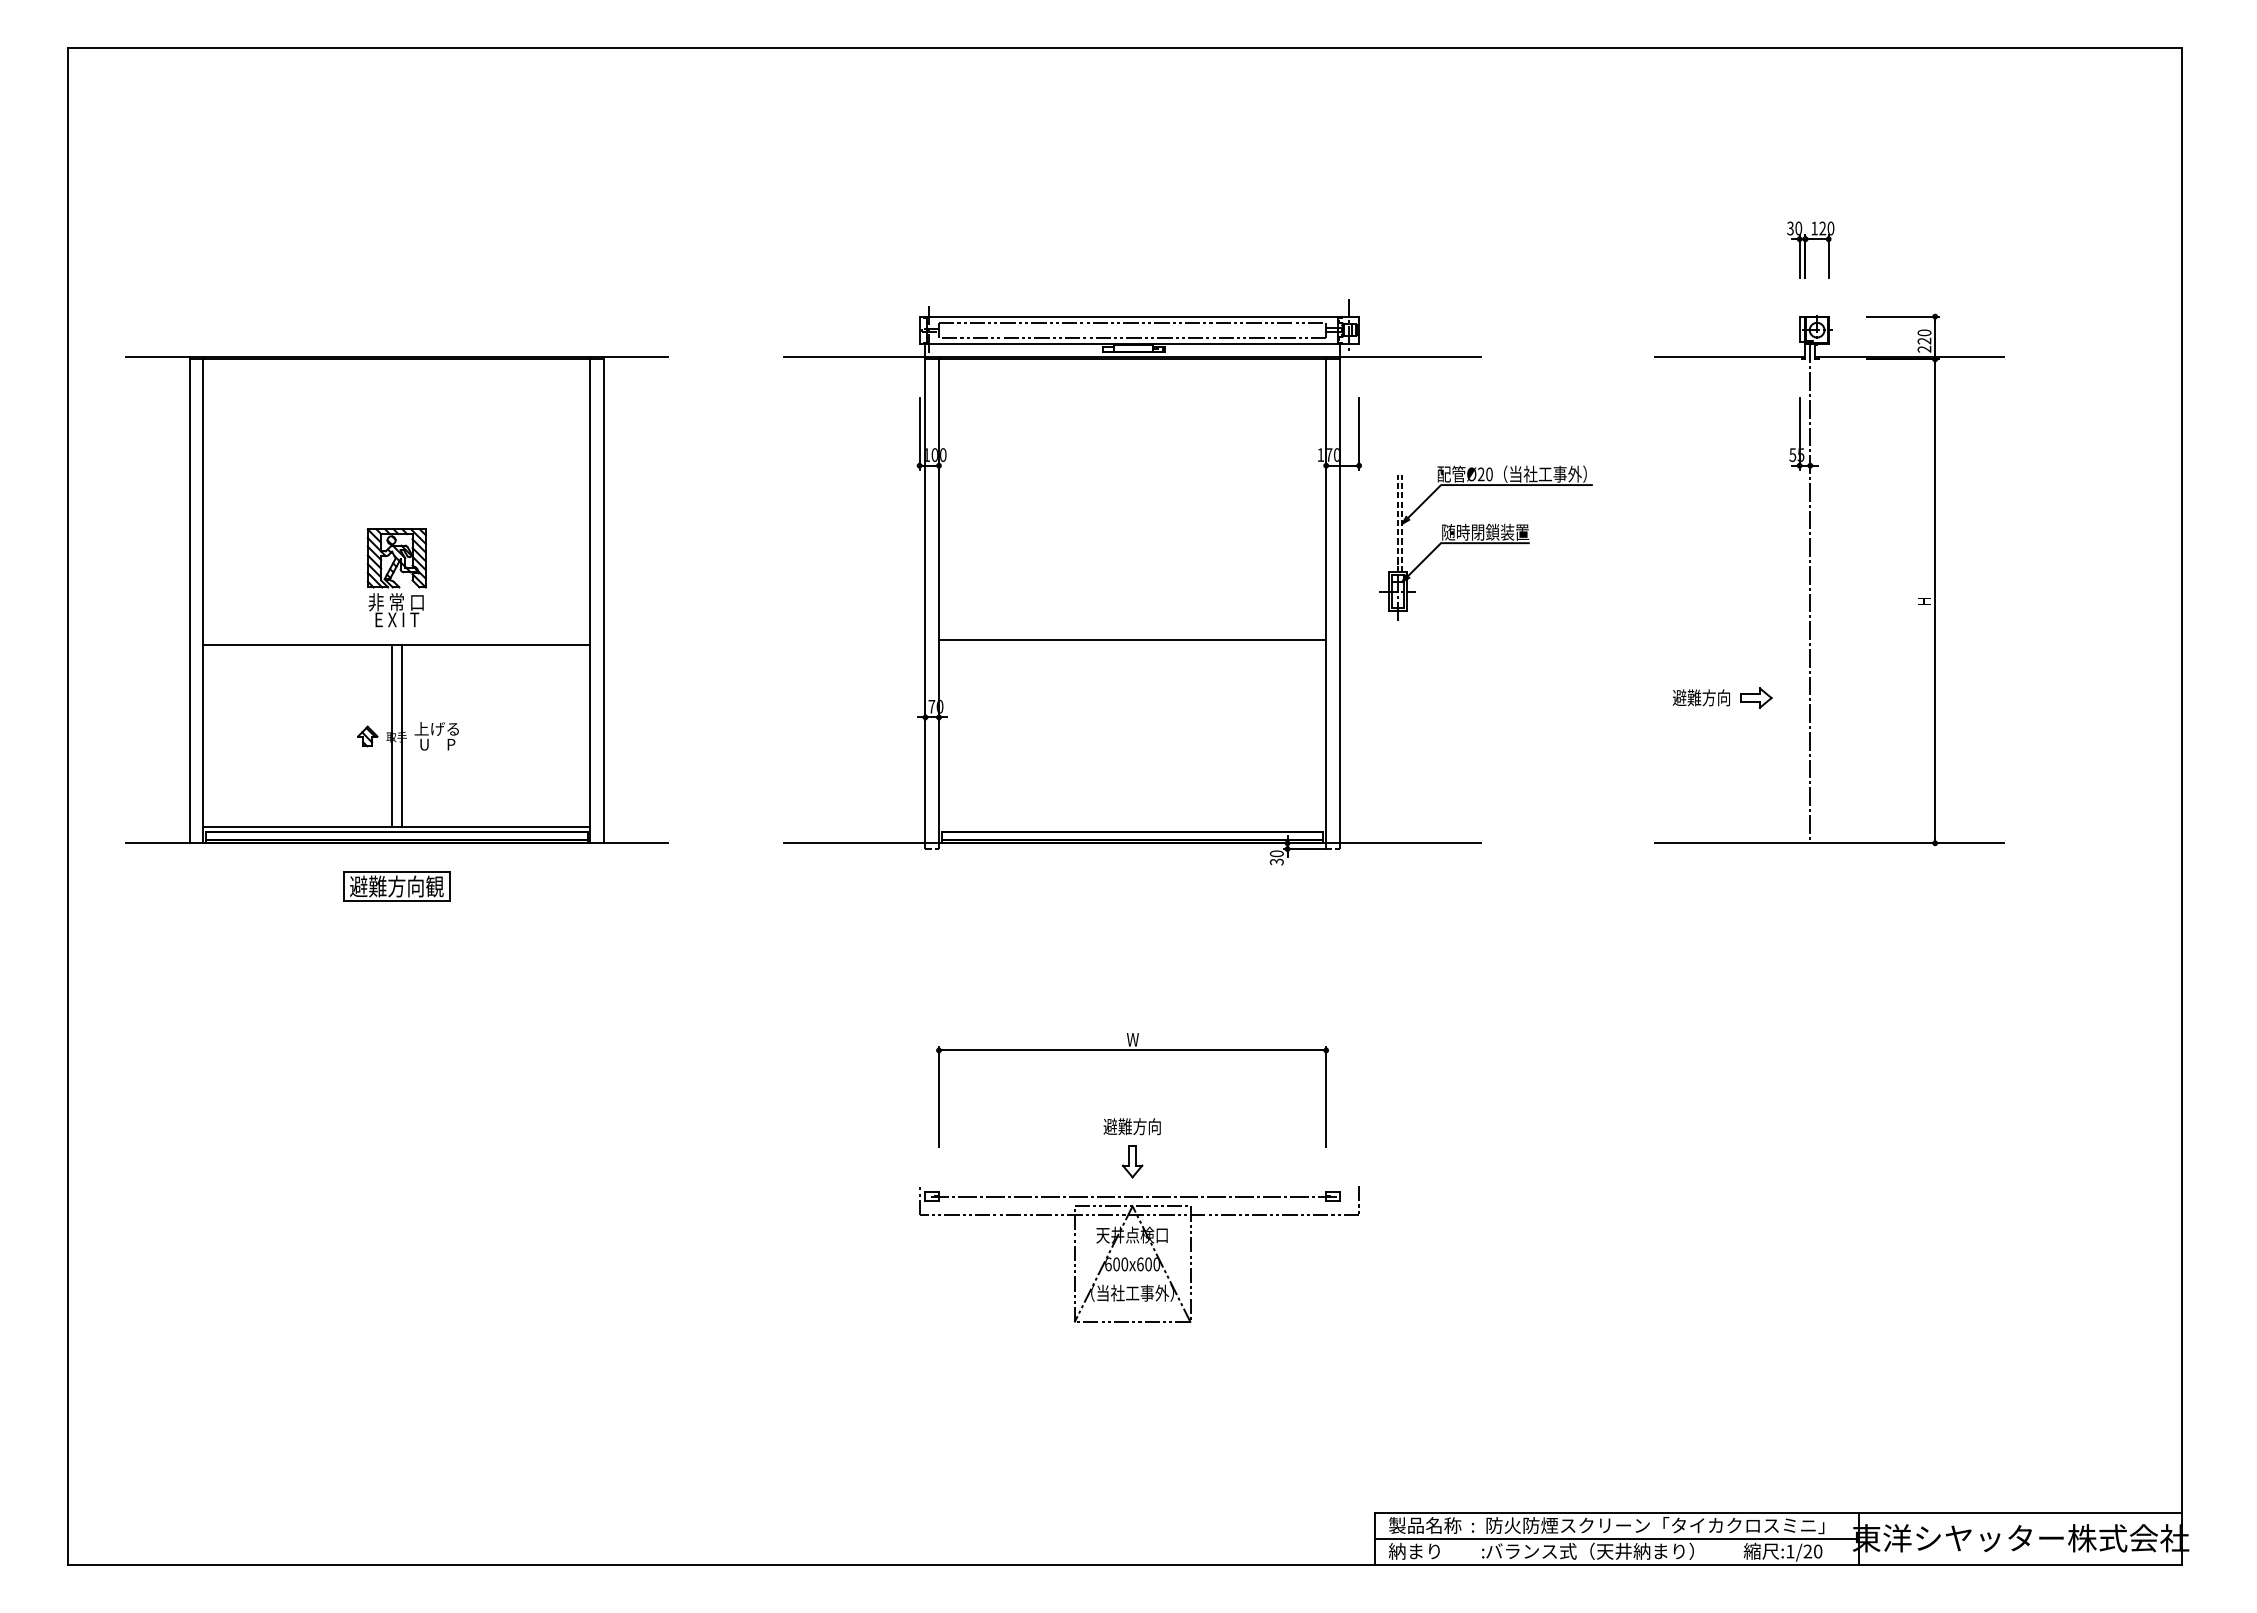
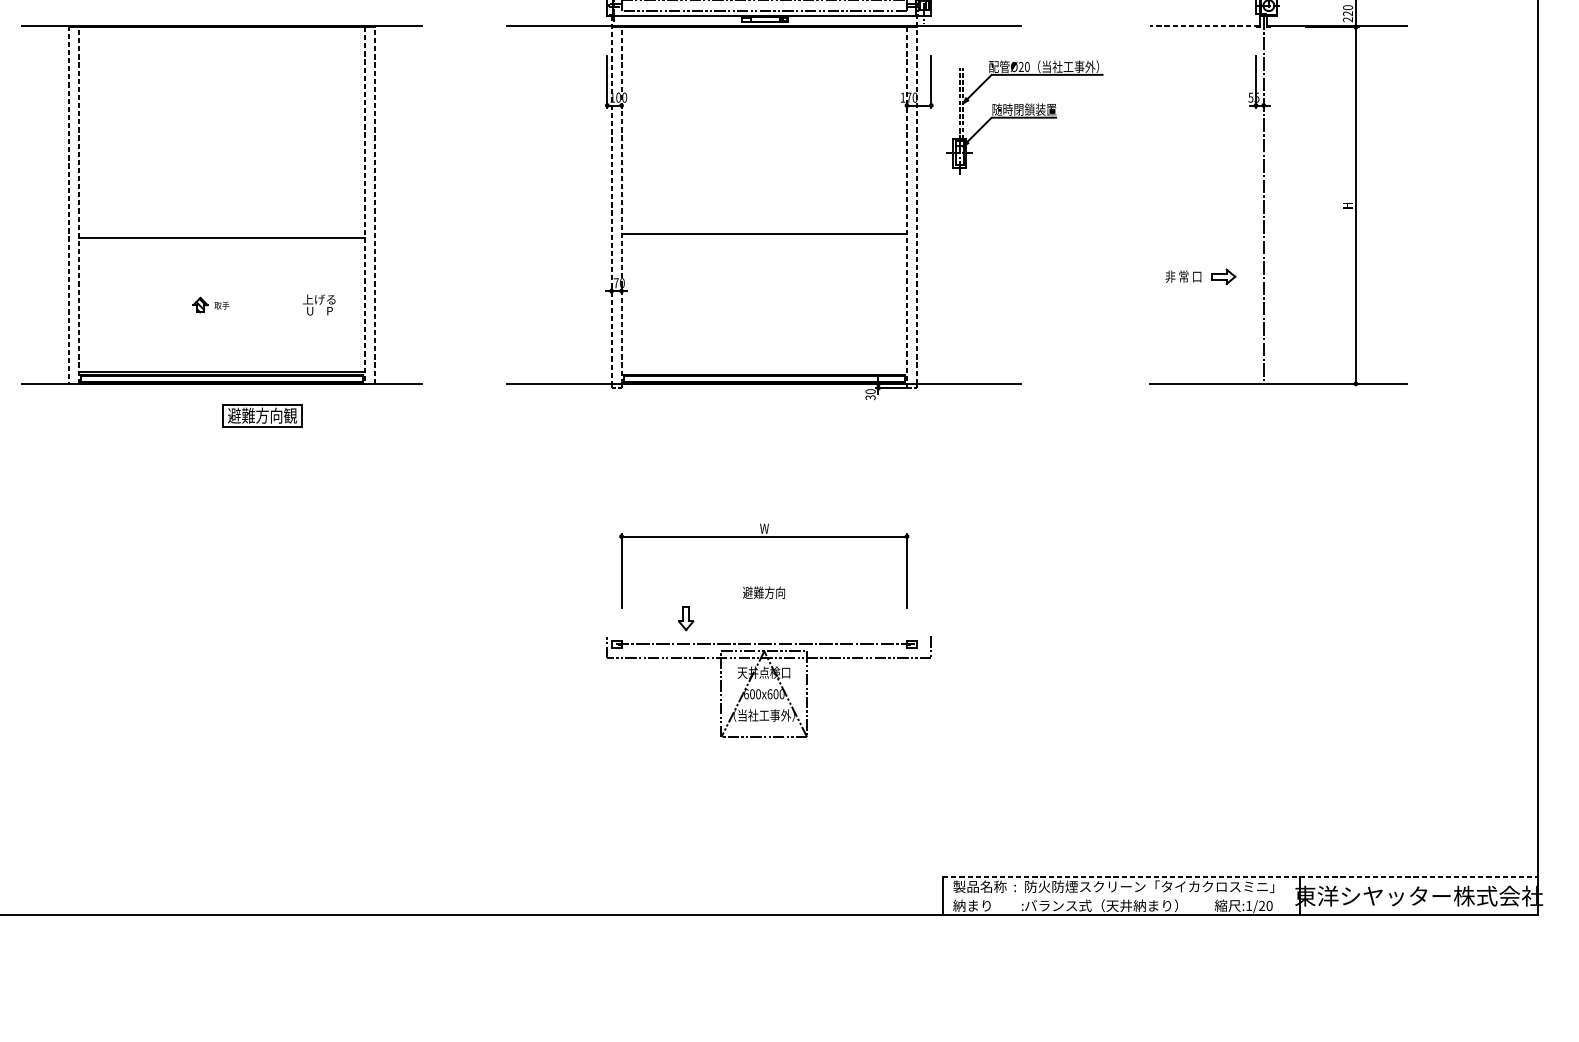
line: (1728, 357) -> (1203, 25), solid -> dashed
part: (1485, 542) -> (1024, 117), moved
part: (396, 577) -> (221, 187), removed
line: (925, 593) -> (611, 199), solid -> dashed
line: (1339, 593) -> (916, 199), solid -> dashed
line: (189, 600) -> (69, 204), solid -> dashed
line: (203, 600) -> (79, 204), solid -> dashed
line: (604, 600) -> (375, 204), solid -> dashed
line: (938, 600) -> (621, 204), solid -> dashed
line: (590, 601) -> (364, 205), solid -> dashed
line: (1326, 601) -> (907, 205), solid -> dashed
text: (1701, 697) -> (1183, 276), 避難方向 -> 非 常 口
line: (392, 735) -> (218, 304), removed
line: (401, 735) -> (225, 304), removed
text: (436, 736) -> (319, 305), moved
part: (396, 886) -> (262, 415), moved
part: (1132, 1161) -> (686, 618), moved
line: (1779, 1512) -> (1241, 877), solid -> dashed
line: (1617, 1538) -> (1121, 896), removed

